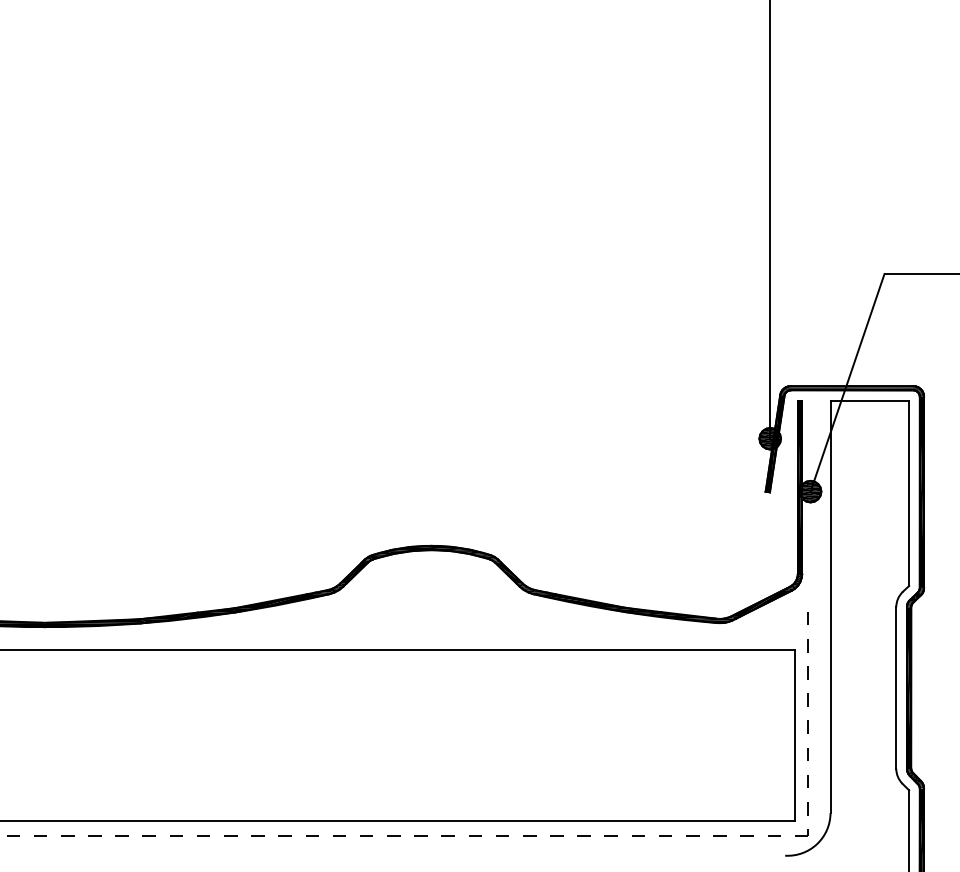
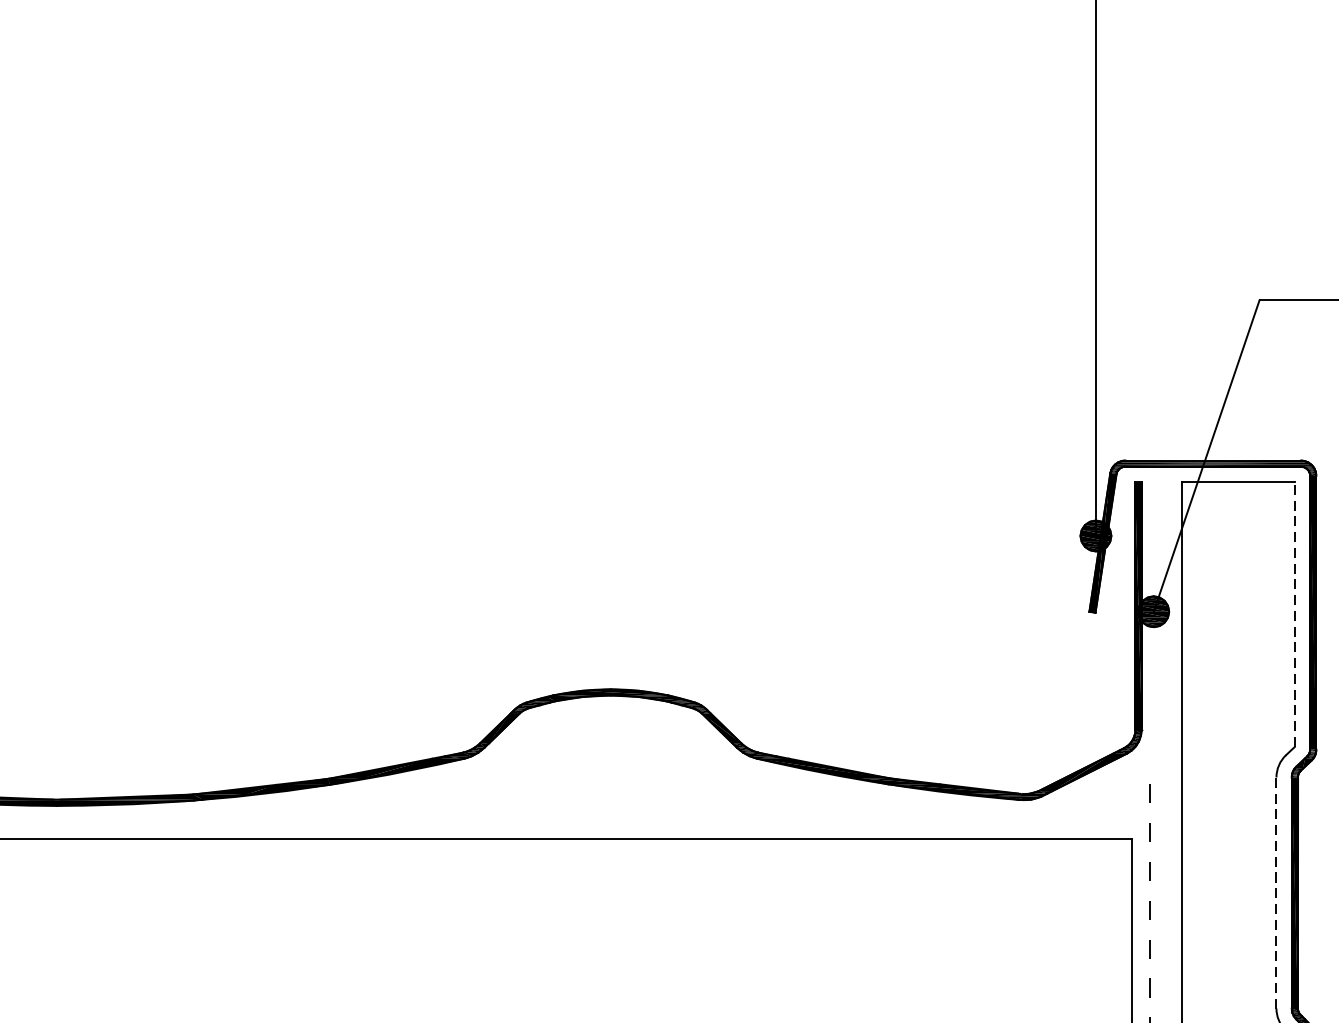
line: (909, 493) -> (1295, 614), solid -> dashed
line: (896, 687) -> (1276, 892), solid -> dashed

